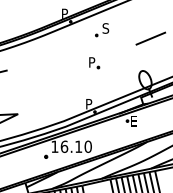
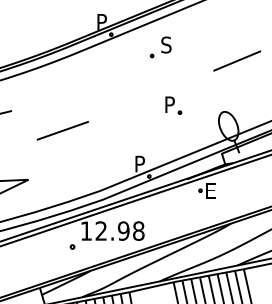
part: (94, 63) -> (173, 106), moved
line: (39, 82) -> (62, 129), added
text: (75, 146) -> (118, 230), 16.10 -> 12.98

